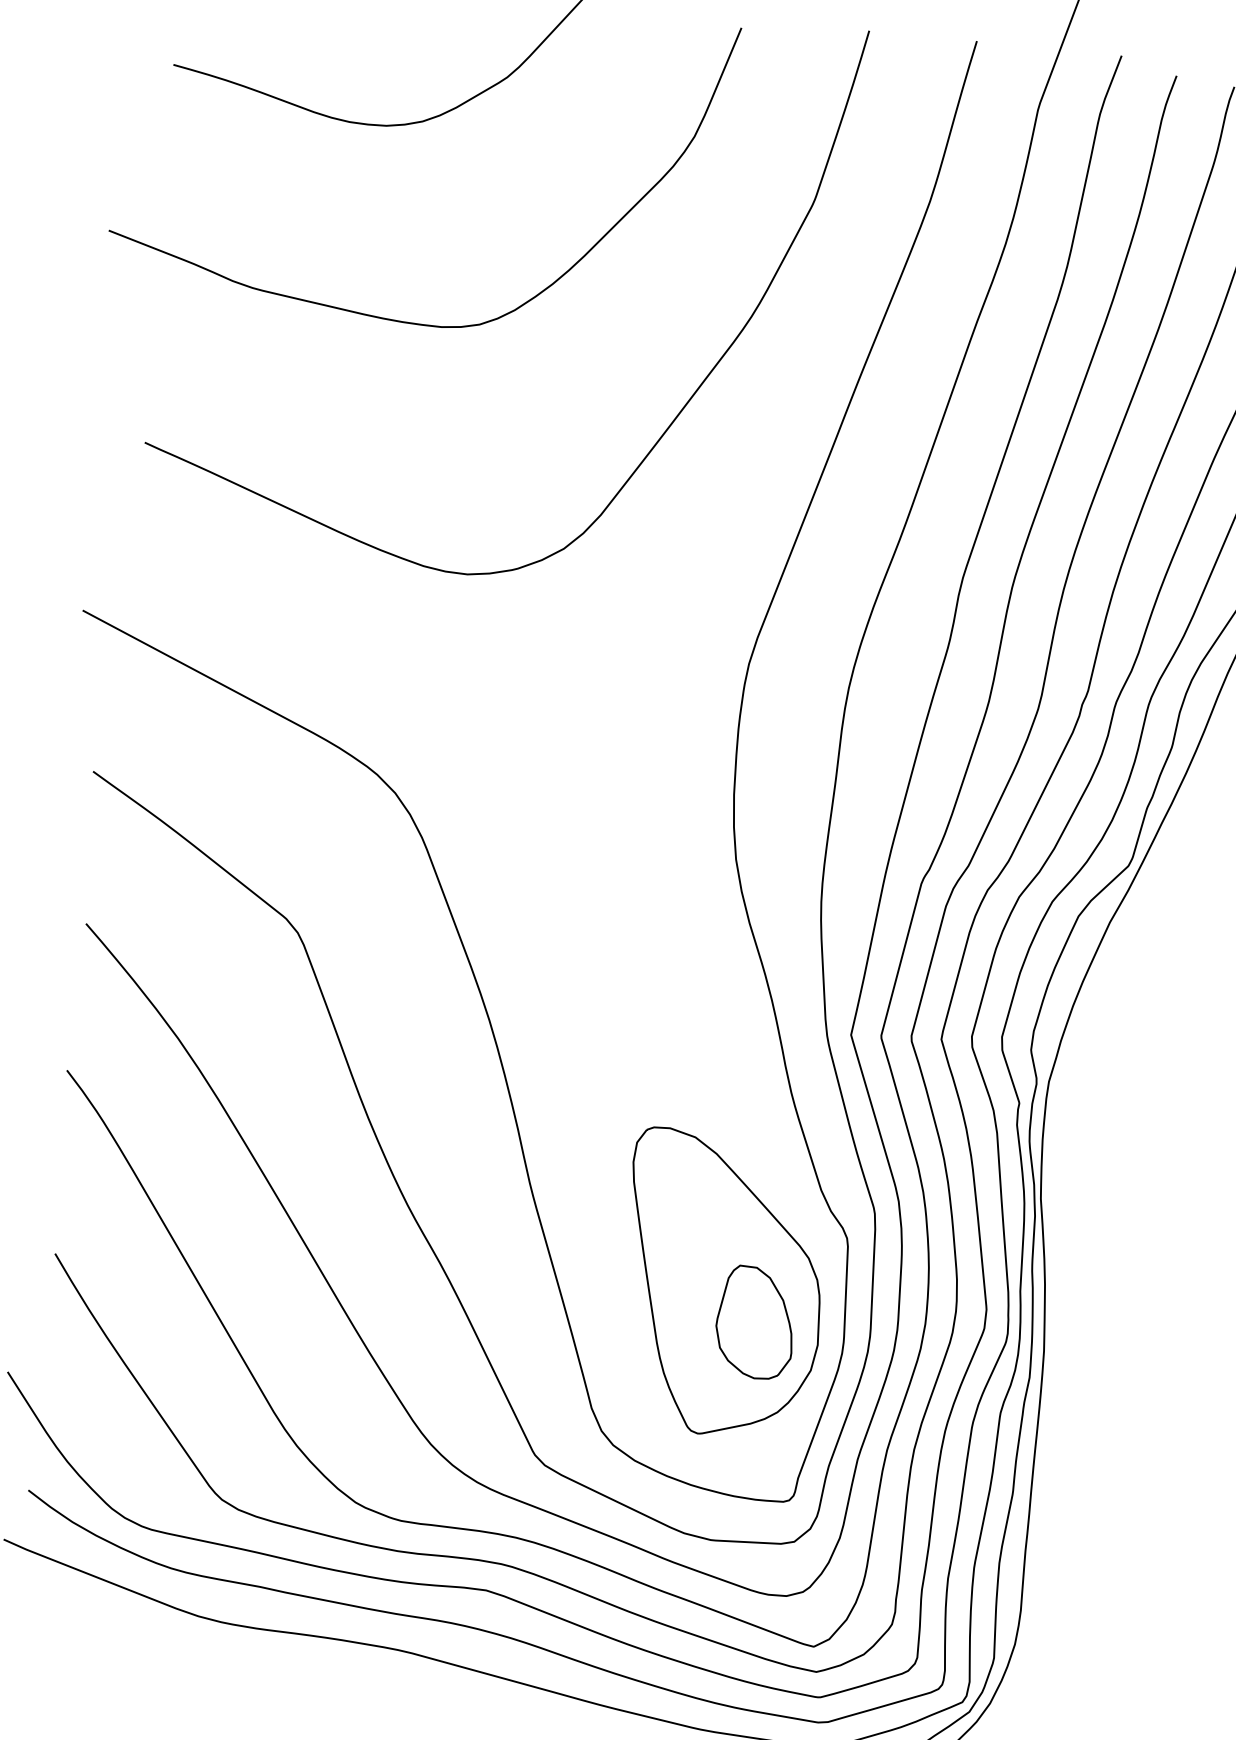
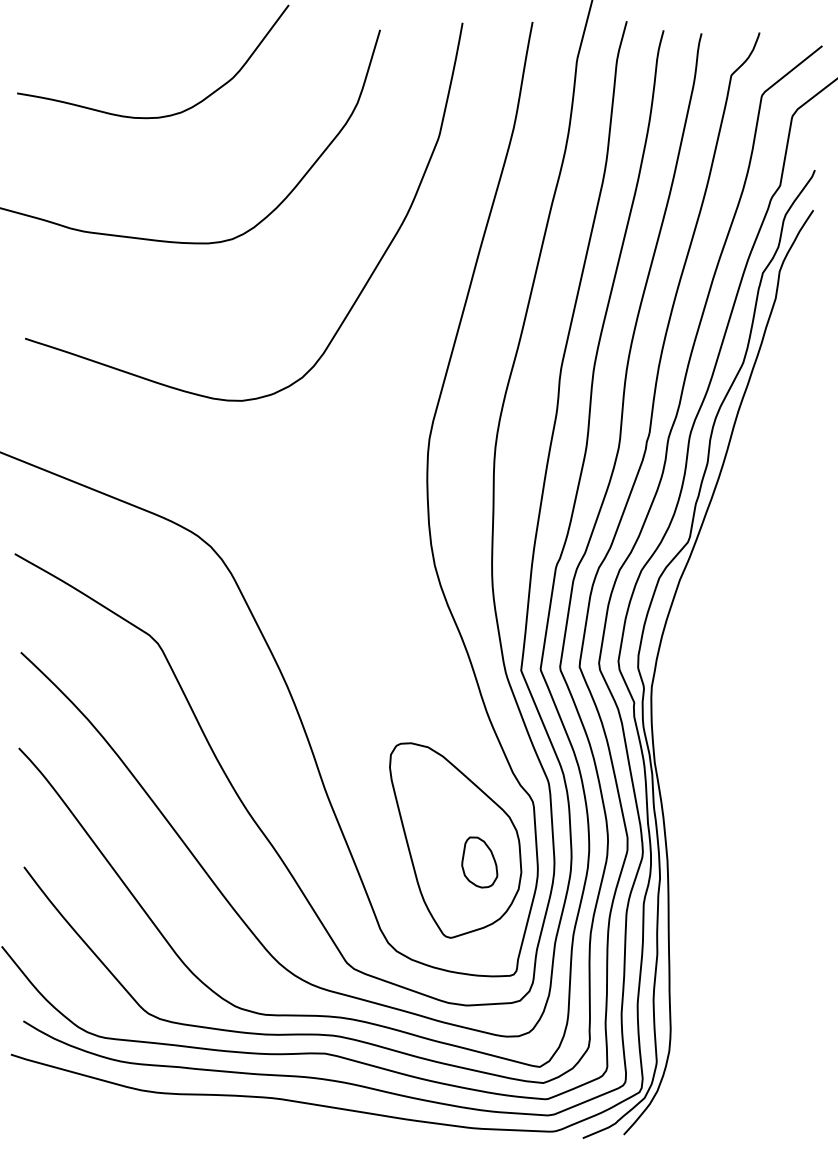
part: (755, 1322) -> (479, 862), size x0.7

